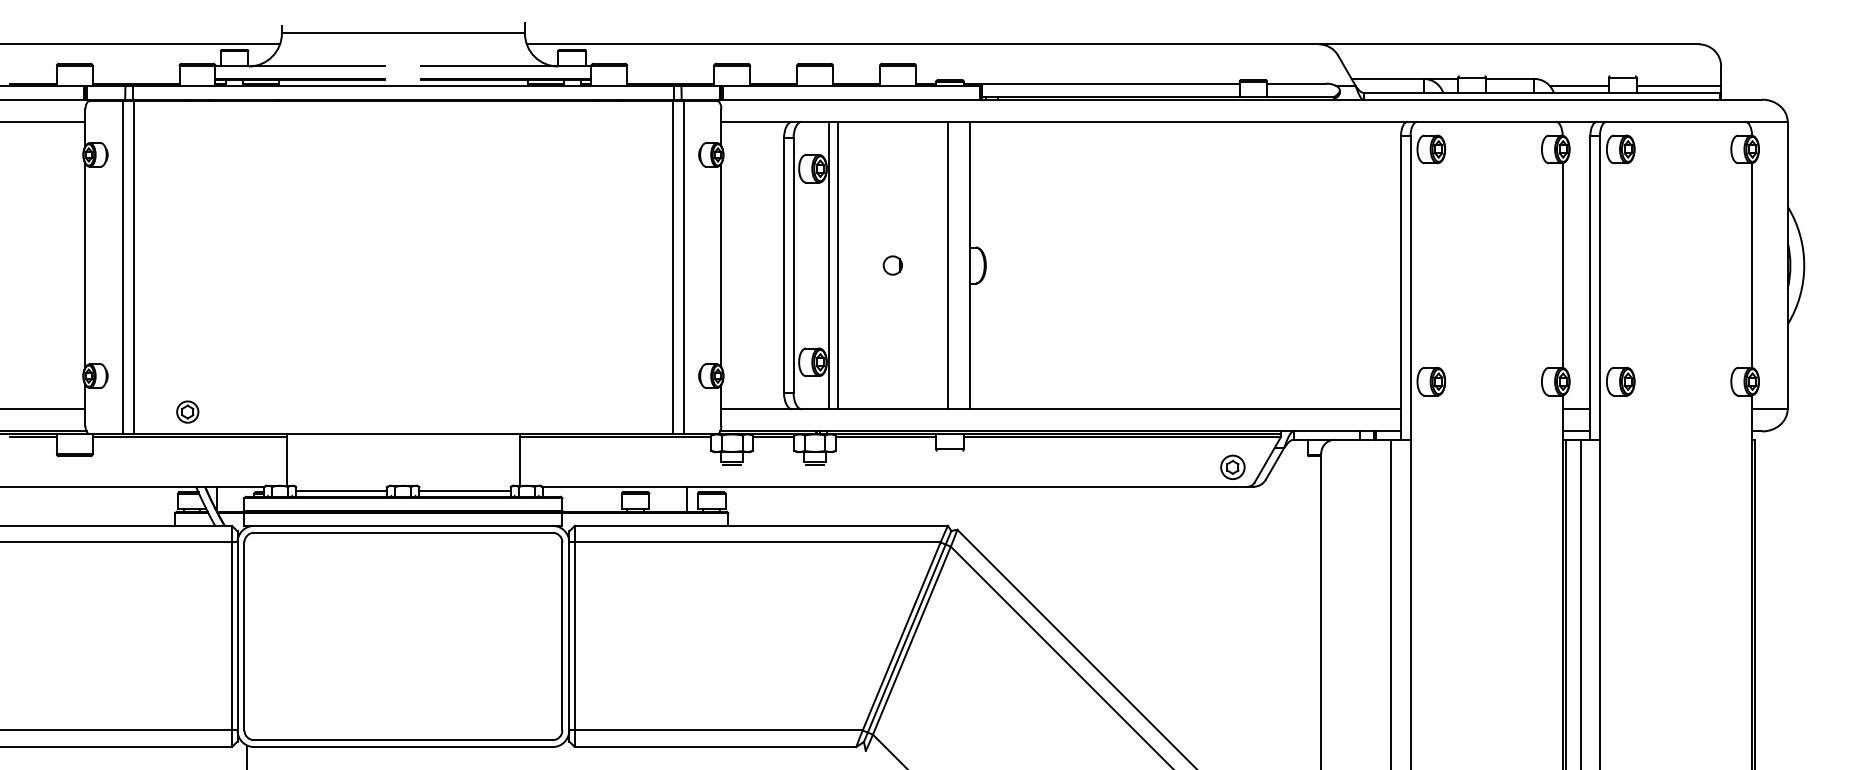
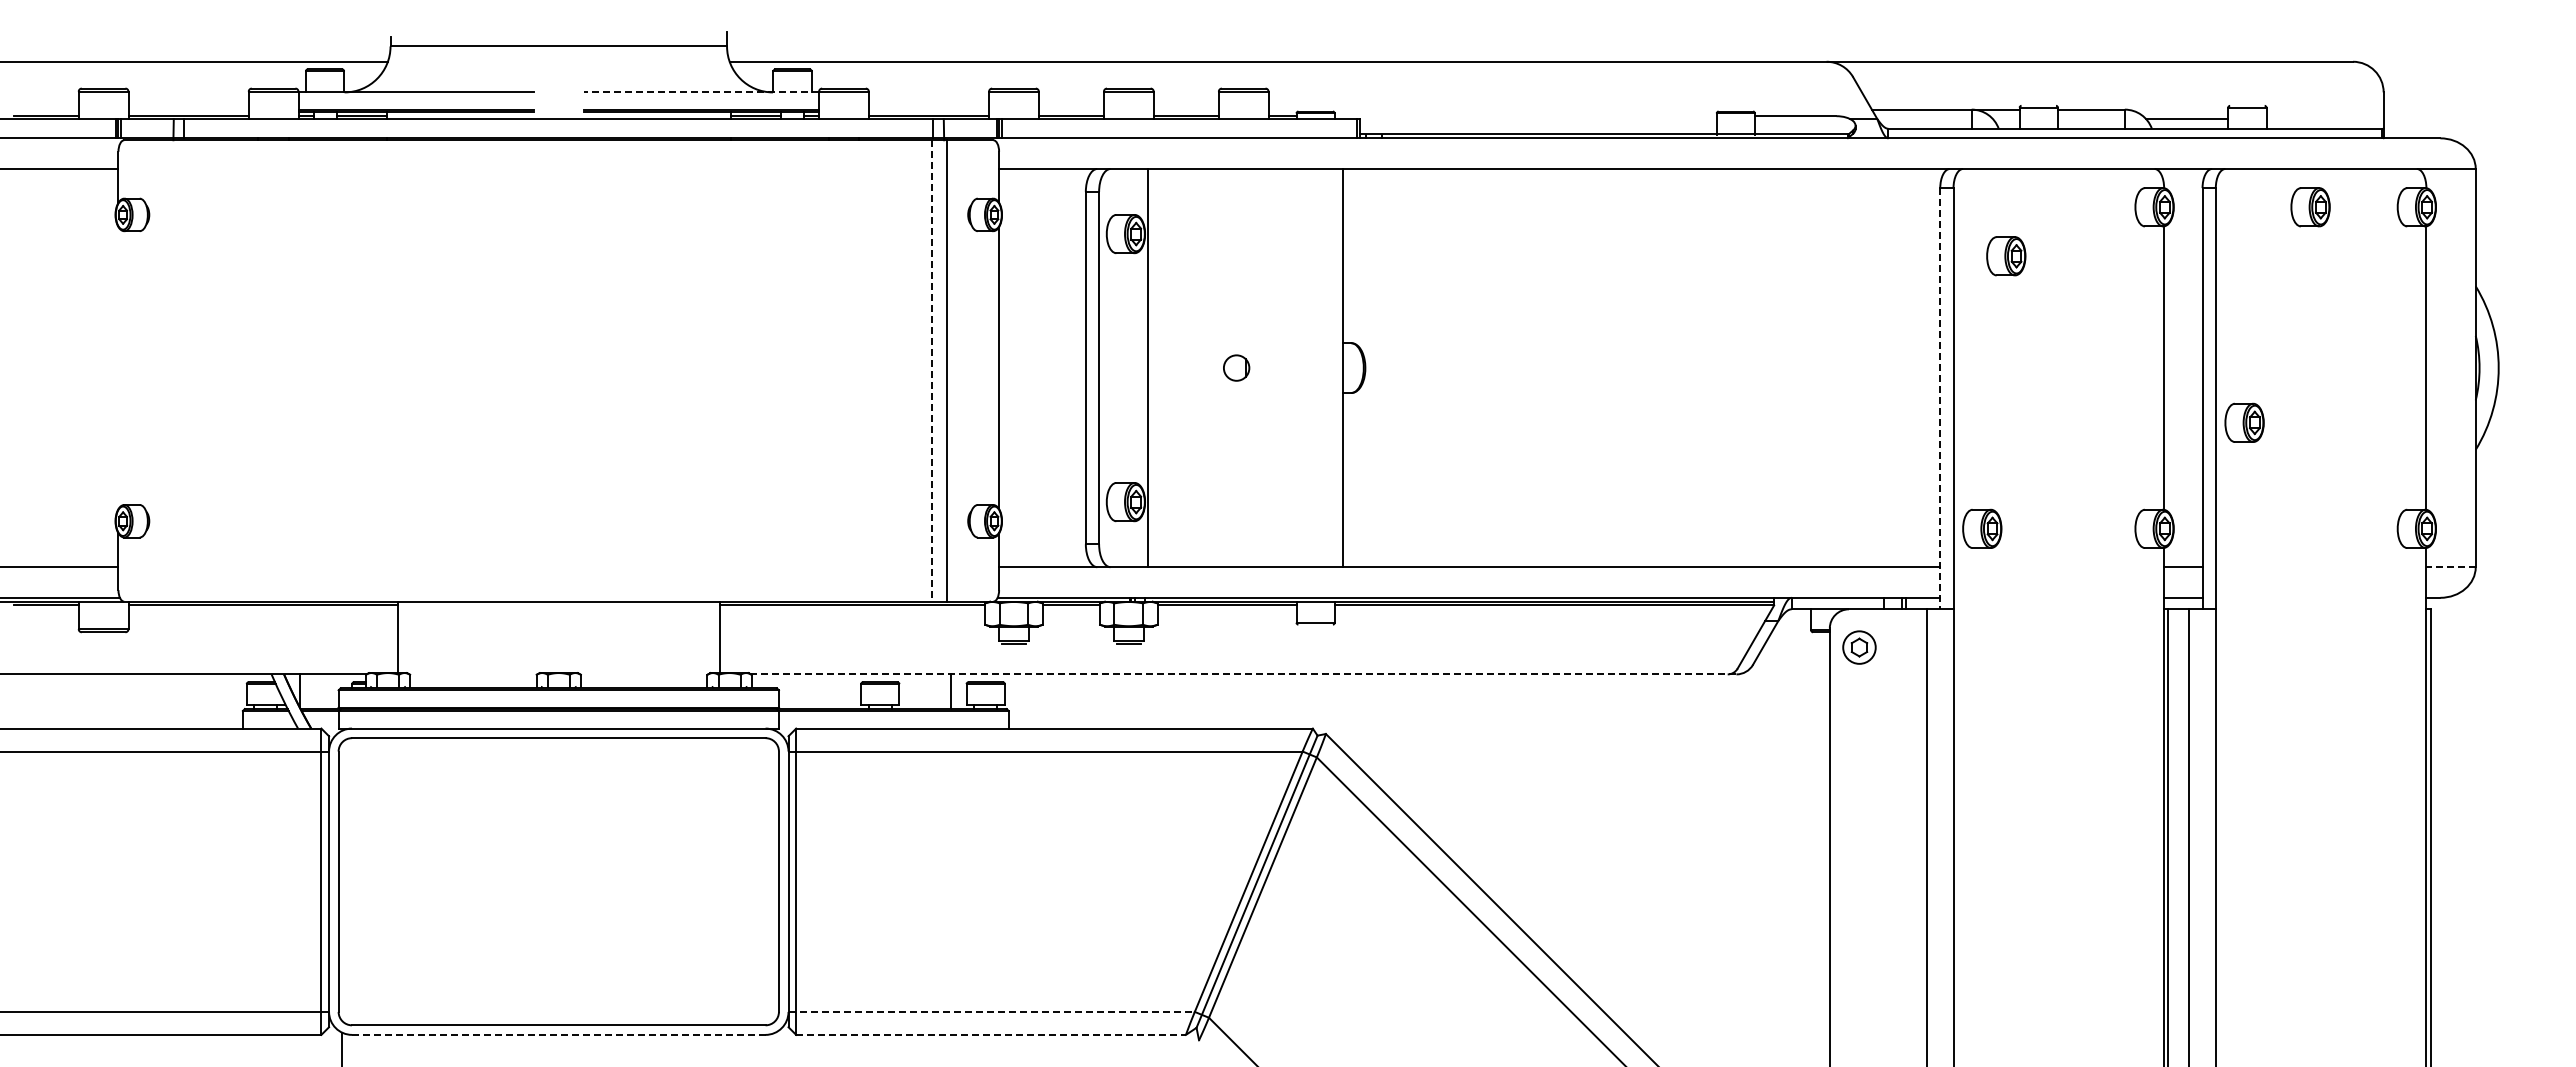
line: (506, 66) -> (701, 92), solid -> dashed
line: (1101, 83) -> (1525, 116), removed
line: (1678, 86) -> (2324, 119), removed
part: (1431, 149) -> (2006, 256), moved
part: (1620, 149) -> (2310, 207), moved
line: (85, 265) -> (118, 368), removed
line: (837, 265) -> (1160, 367), removed
line: (947, 265) -> (1312, 367), removed
line: (123, 267) -> (170, 370), removed
line: (133, 267) -> (185, 370), removed
line: (672, 267) -> (931, 370), solid -> dashed
line: (1401, 287) -> (1940, 398), solid -> dashed
part: (1620, 381) -> (2244, 422), moved
line: (1770, 409) -> (2451, 567), solid -> dashed
part: (187, 411) -> (259, 570), removed
part: (1232, 467) -> (1859, 647), moved
line: (897, 486) -> (1243, 674), solid -> dashed
line: (341, 491) -> (473, 680), removed
line: (464, 491) -> (643, 680), removed
line: (716, 730) -> (992, 1011), solid -> dashed
line: (403, 746) -> (558, 1034), solid -> dashed
line: (715, 746) -> (991, 1034), solid -> dashed

